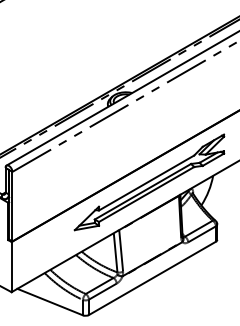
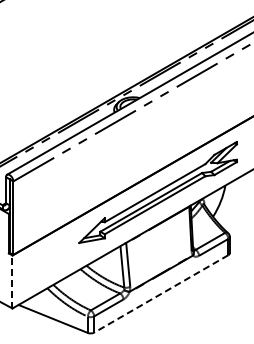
line: (11, 266) -> (12, 281), solid -> dashed
line: (151, 278) -> (160, 294), solid -> dashed

